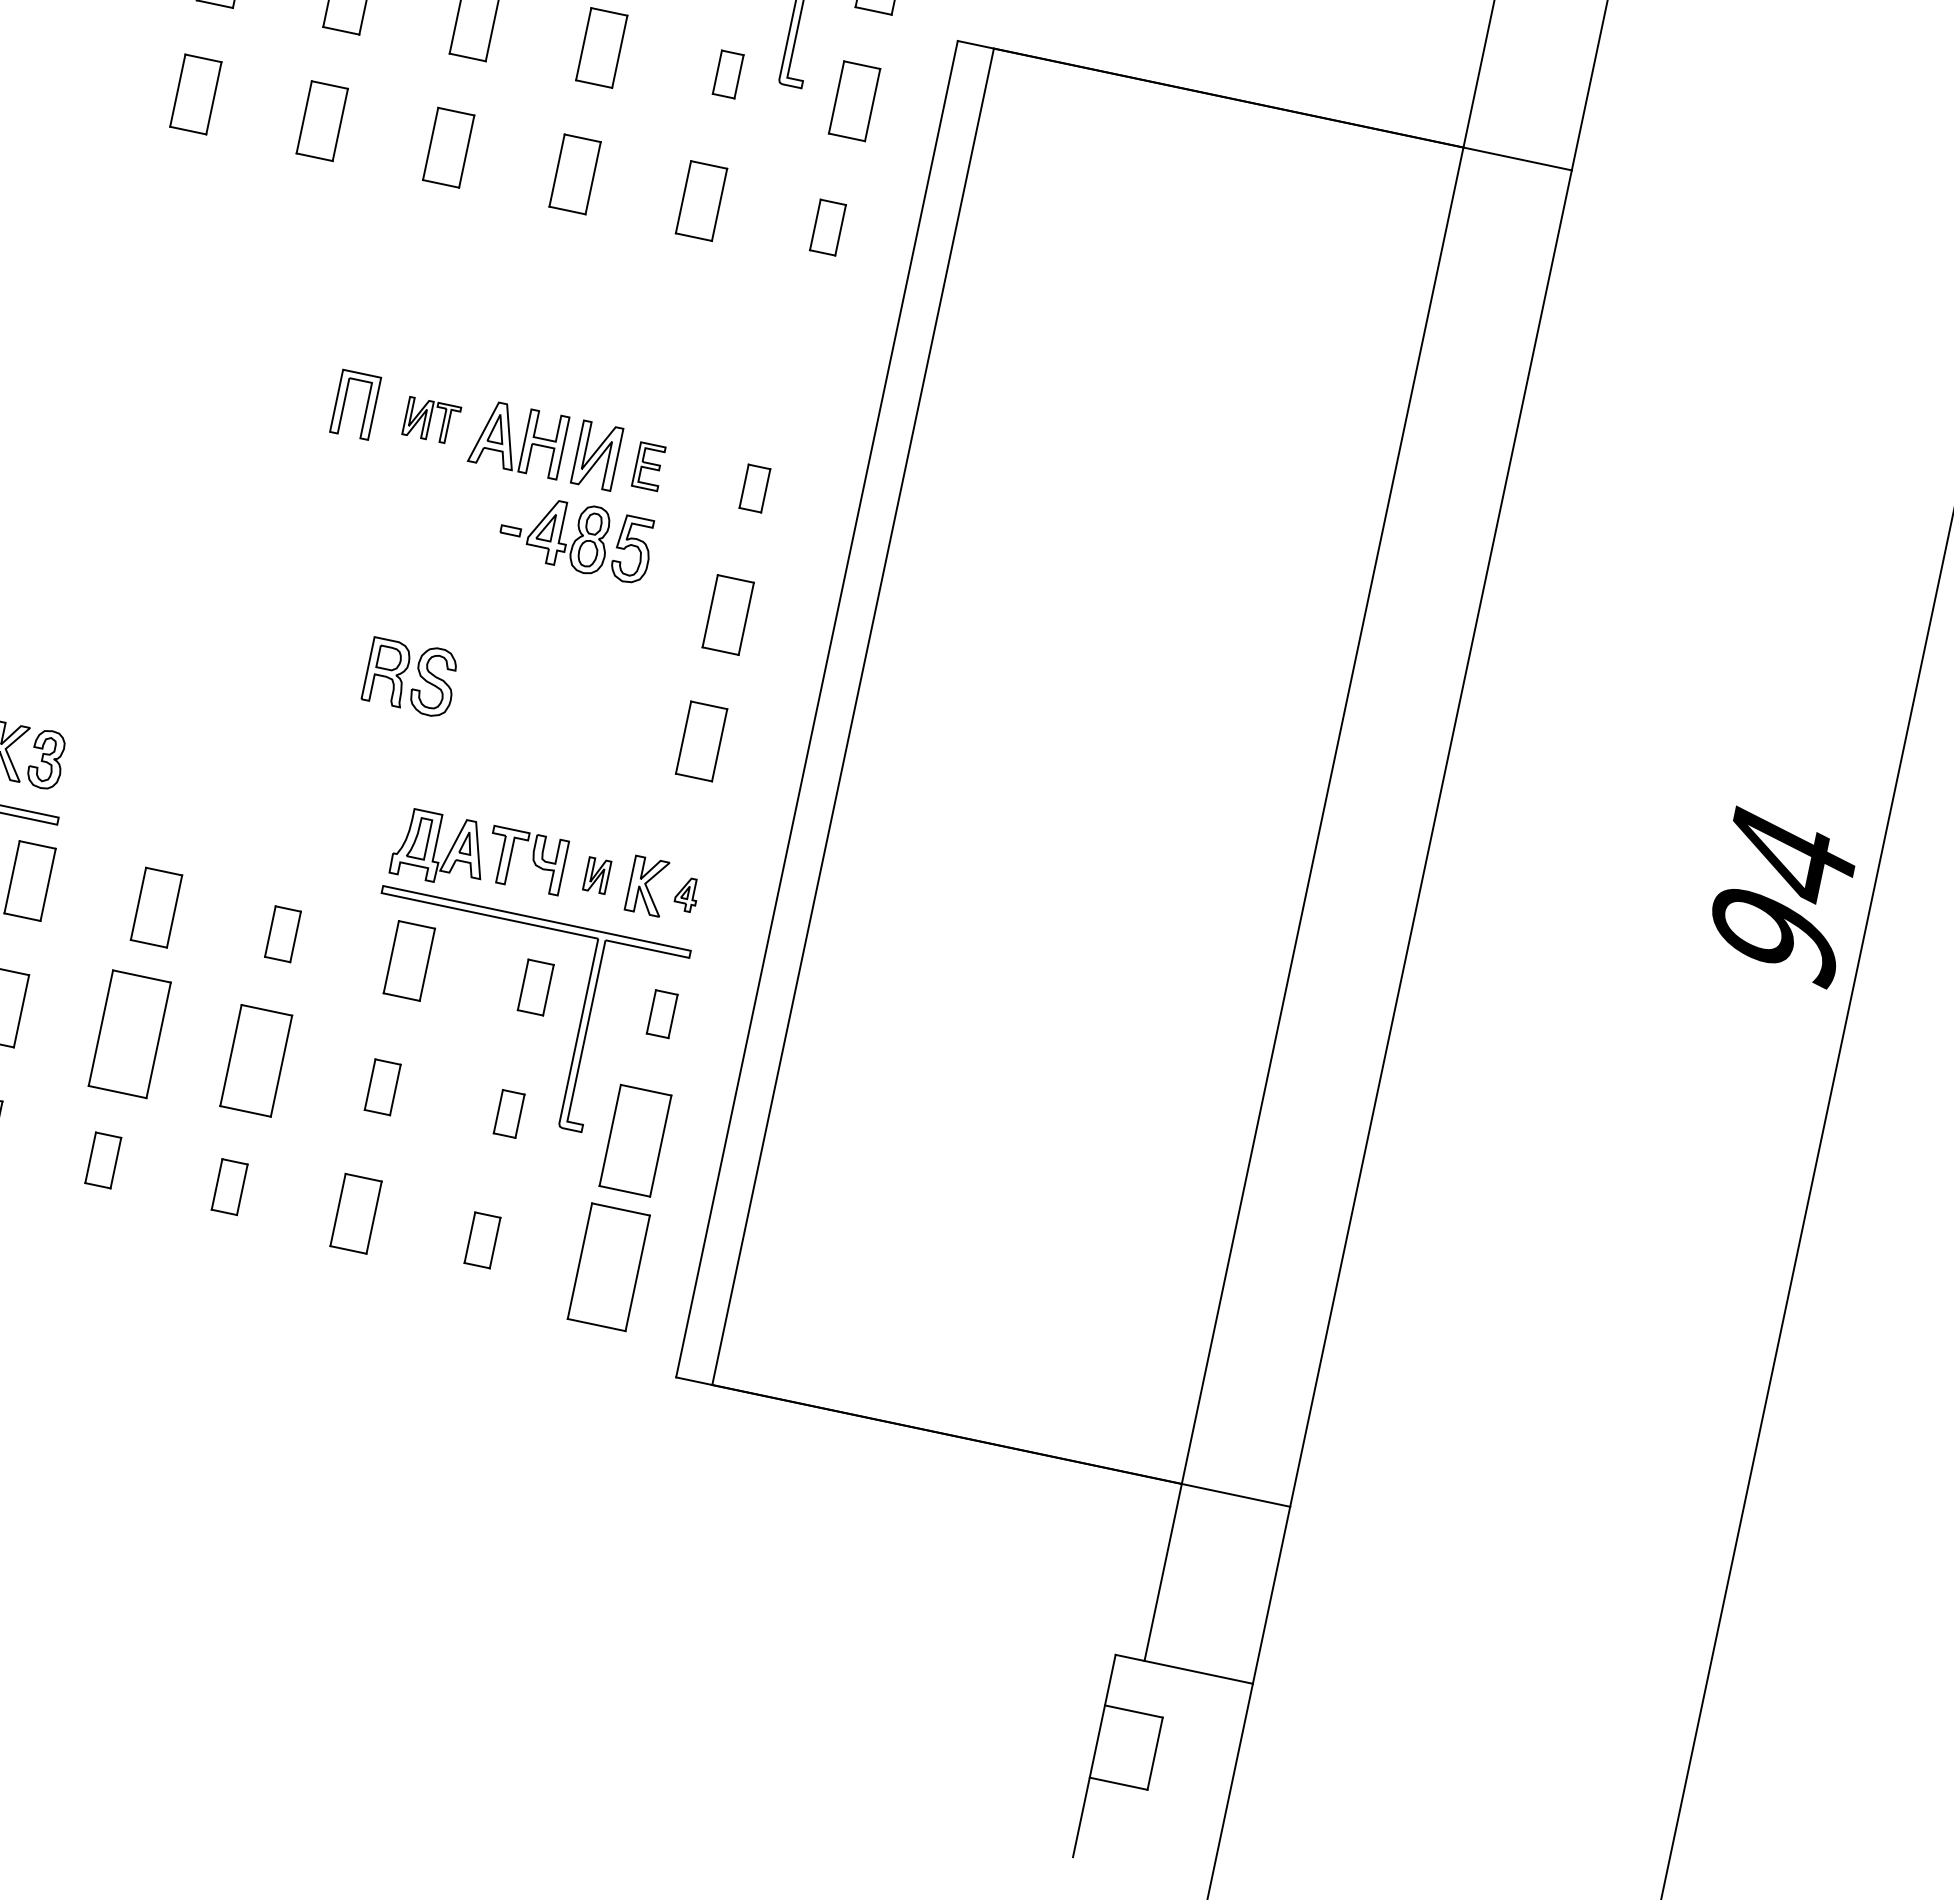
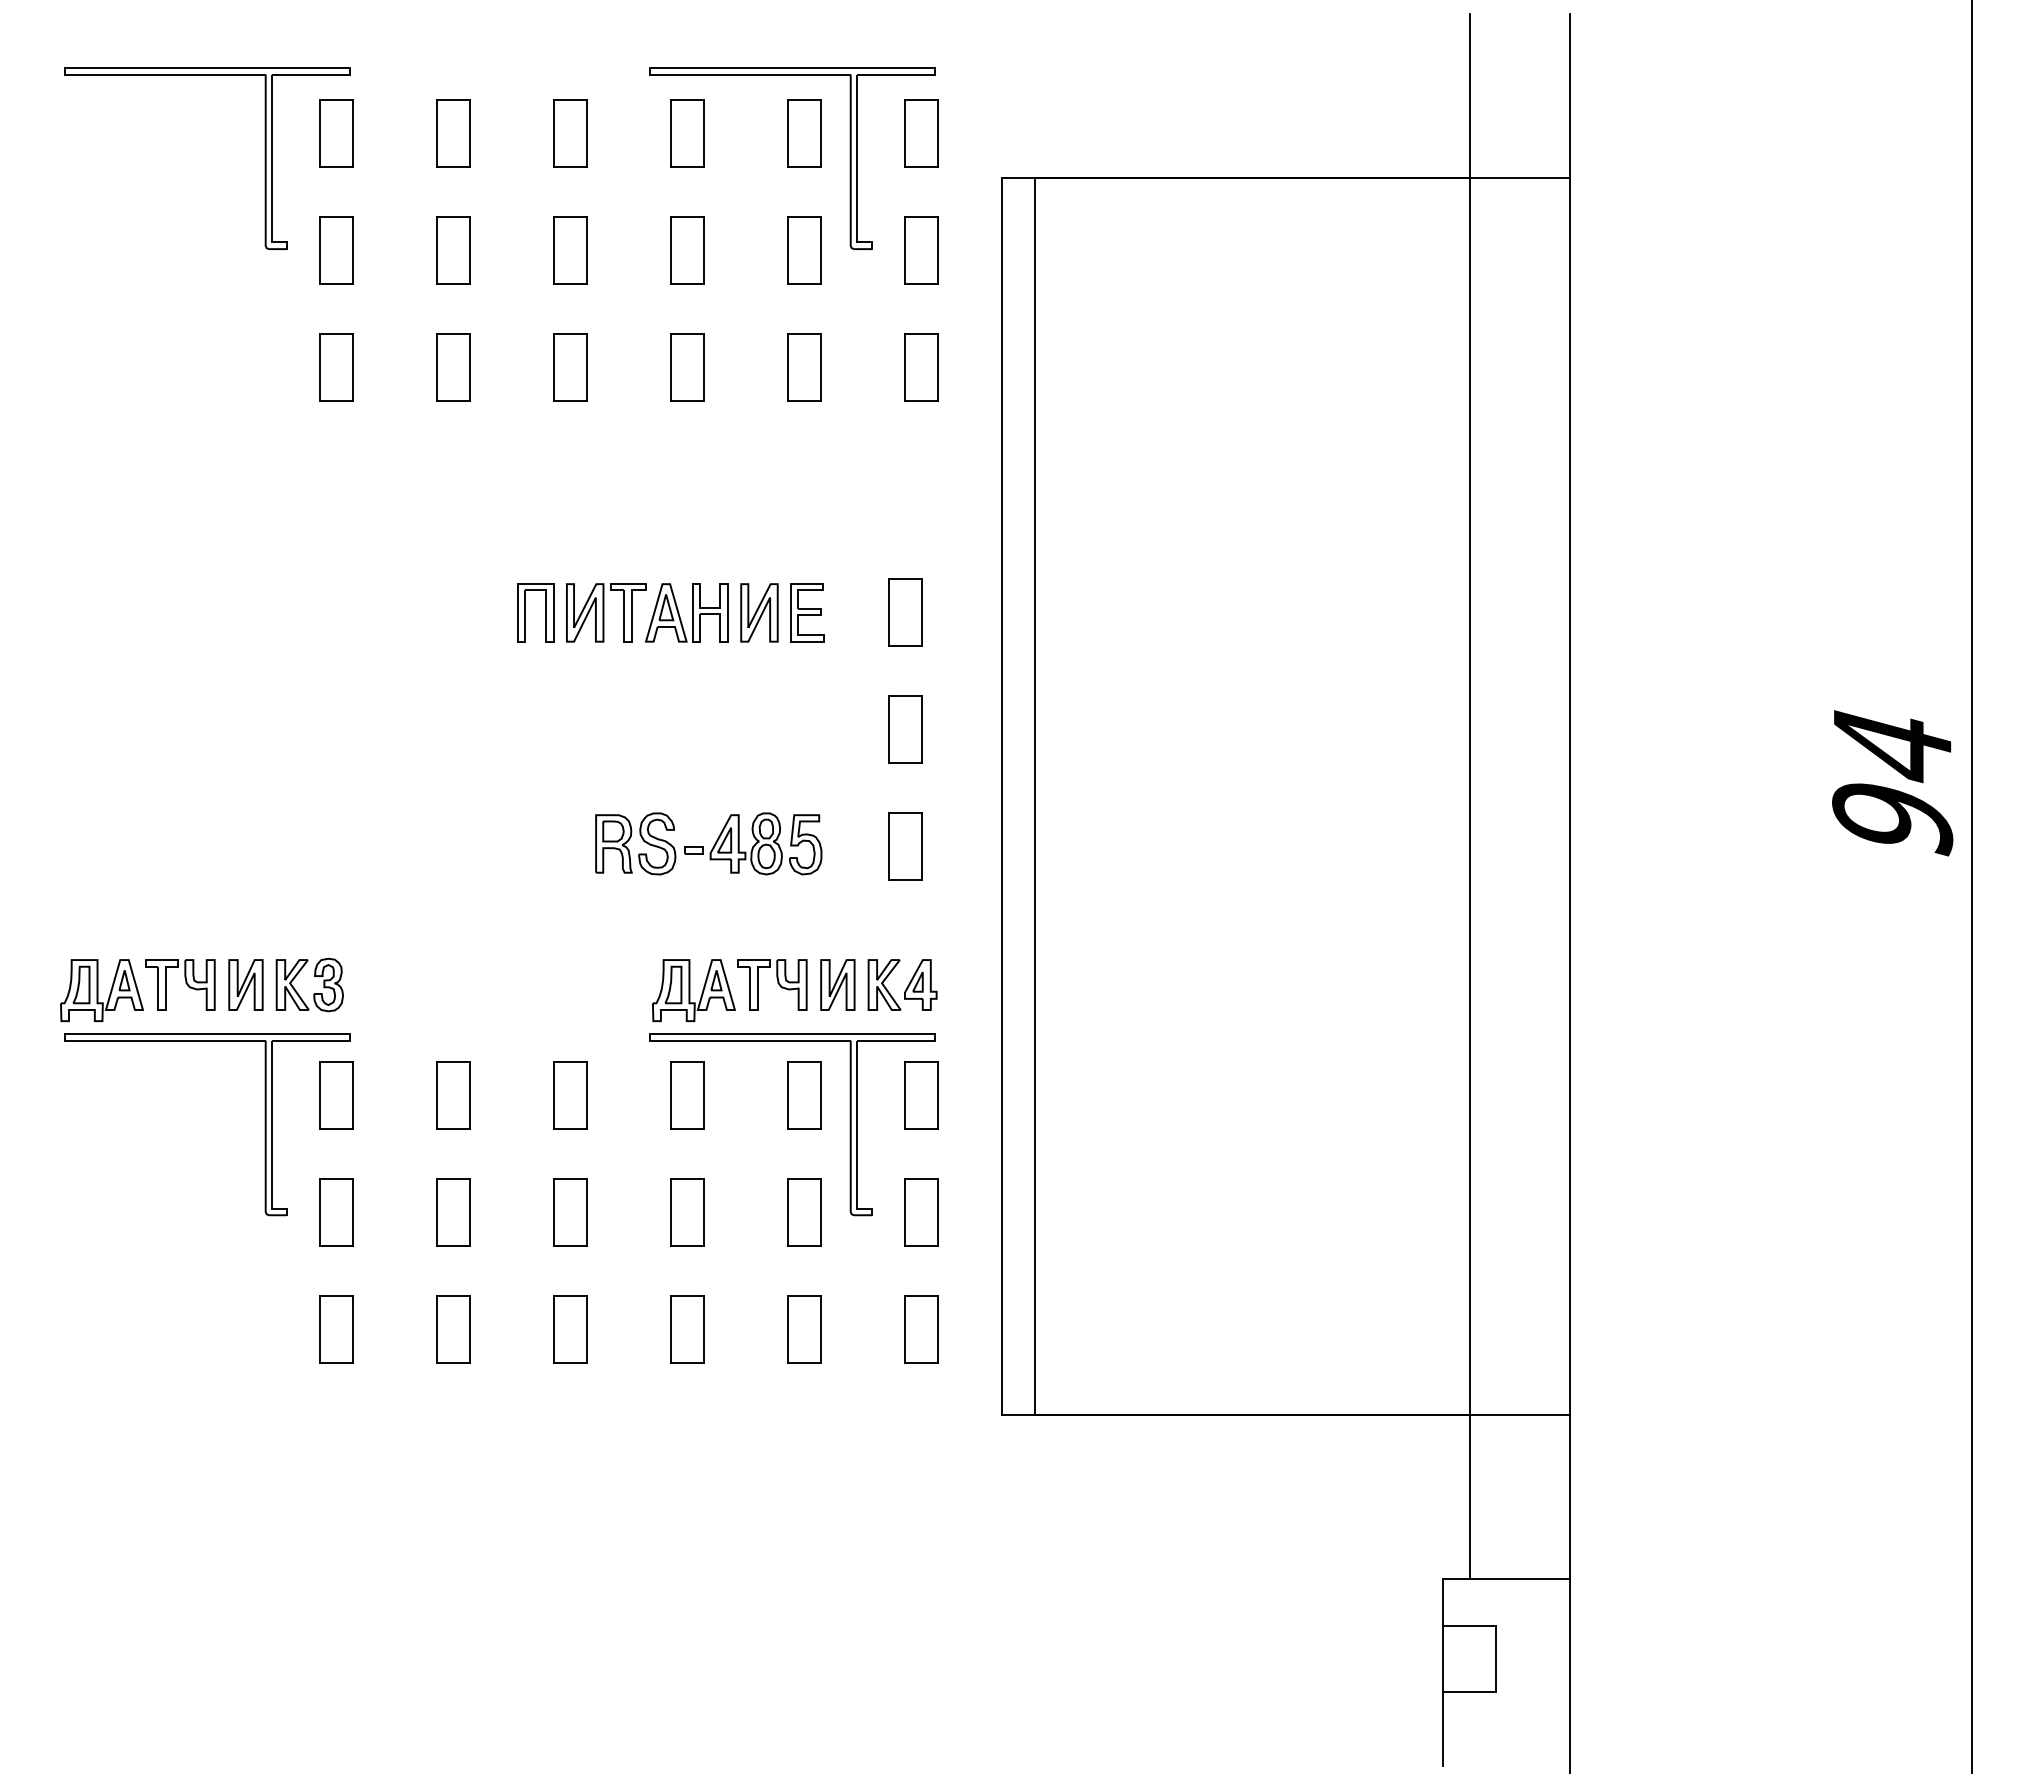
part: (728, 74) -> (804, 250), size x1.67
part: (828, 227) -> (921, 367), size x1.43
part: (431, 420) -> (606, 612), size x1.67
part: (649, 466) -> (807, 612), size x1.43
part: (755, 488) -> (905, 612), size x1.67
part: (576, 536) -> (753, 843), moved
part: (596, 874) -> (837, 984), size x1.67
part: (686, 893) -> (920, 984), size x1.67
part: (283, 934) -> (570, 1095), size x1.43
part: (535, 987) -> (804, 1095), size x1.43
part: (662, 1014) -> (921, 1095), size x1.67
part: (130, 1033) -> (453, 1212), size x0.62
part: (256, 1060) -> (570, 1212), size x0.71
part: (382, 1087) -> (687, 1212), size x1.43
part: (509, 1113) -> (804, 1212), size x1.67
part: (635, 1140) -> (921, 1212), size x0.71
part: (103, 1160) -> (453, 1329), size x1.43
part: (229, 1186) -> (570, 1329), size x1.43
part: (482, 1240) -> (804, 1329), size x1.43
part: (609, 1266) -> (921, 1329), size x0.62

